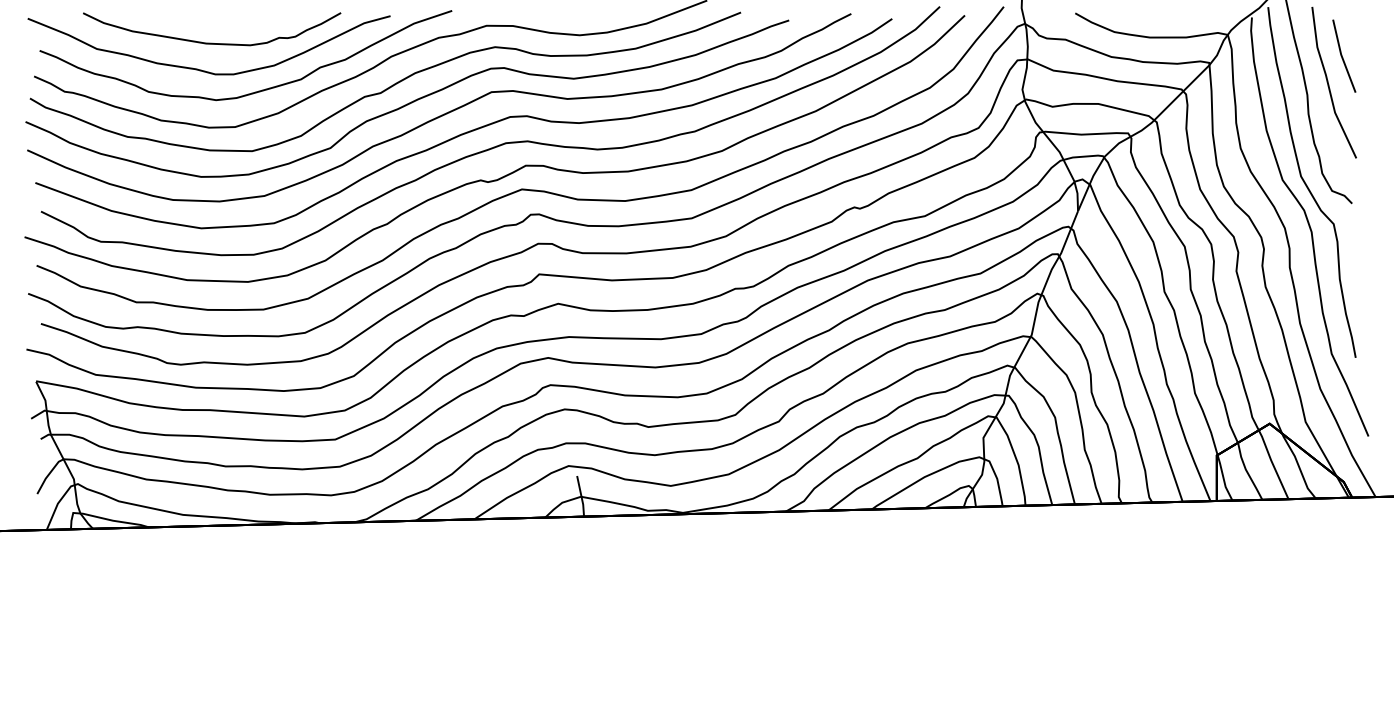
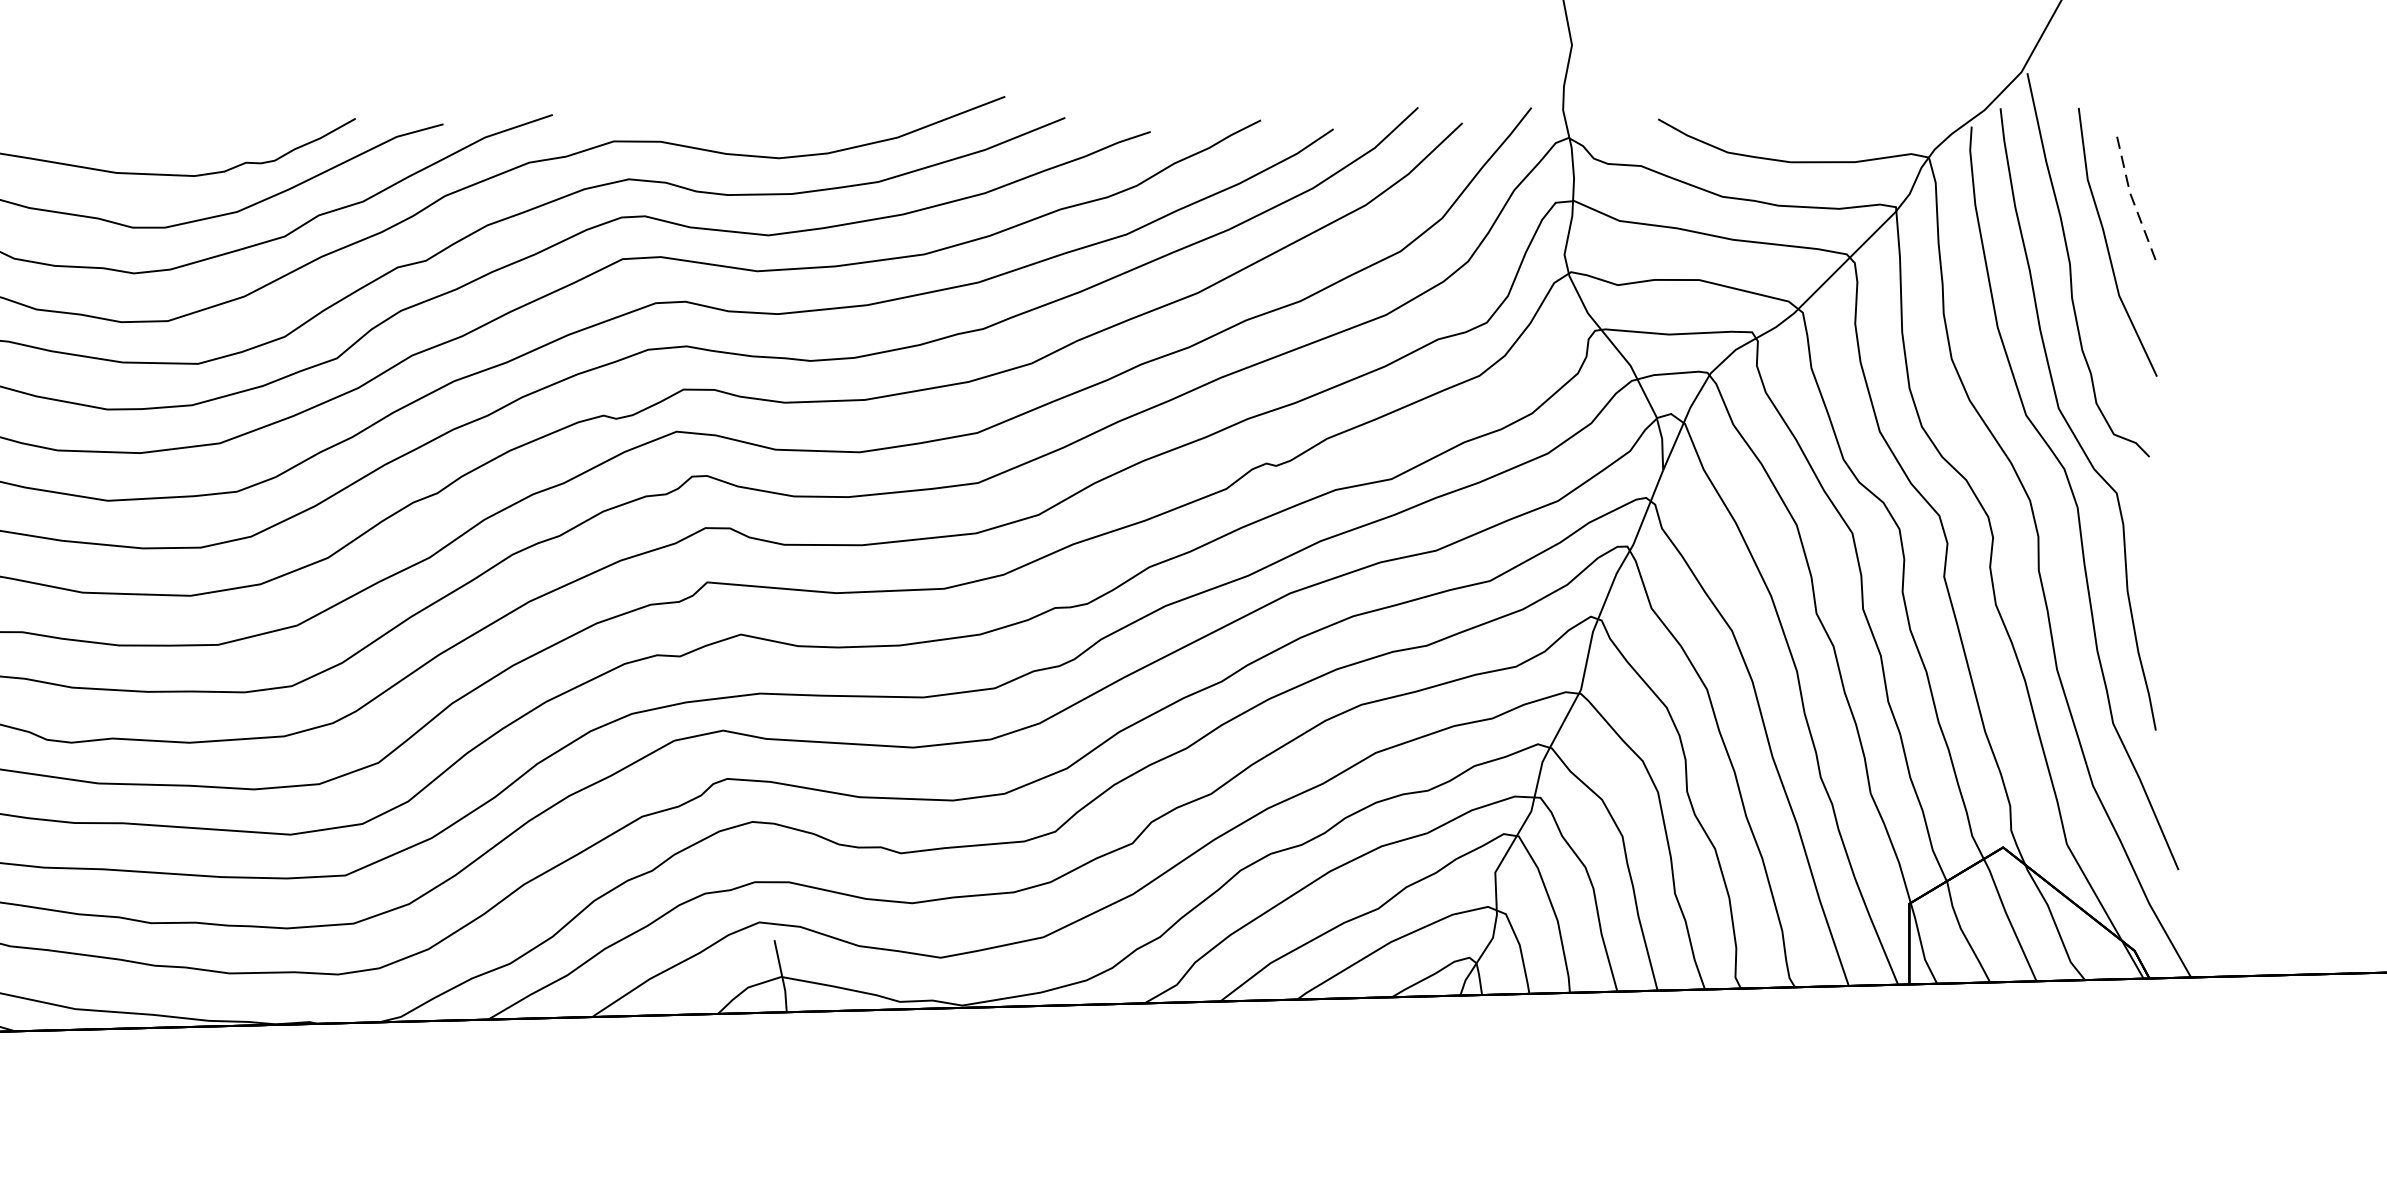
line: (1341, 56) -> (2130, 195), solid -> dashed

